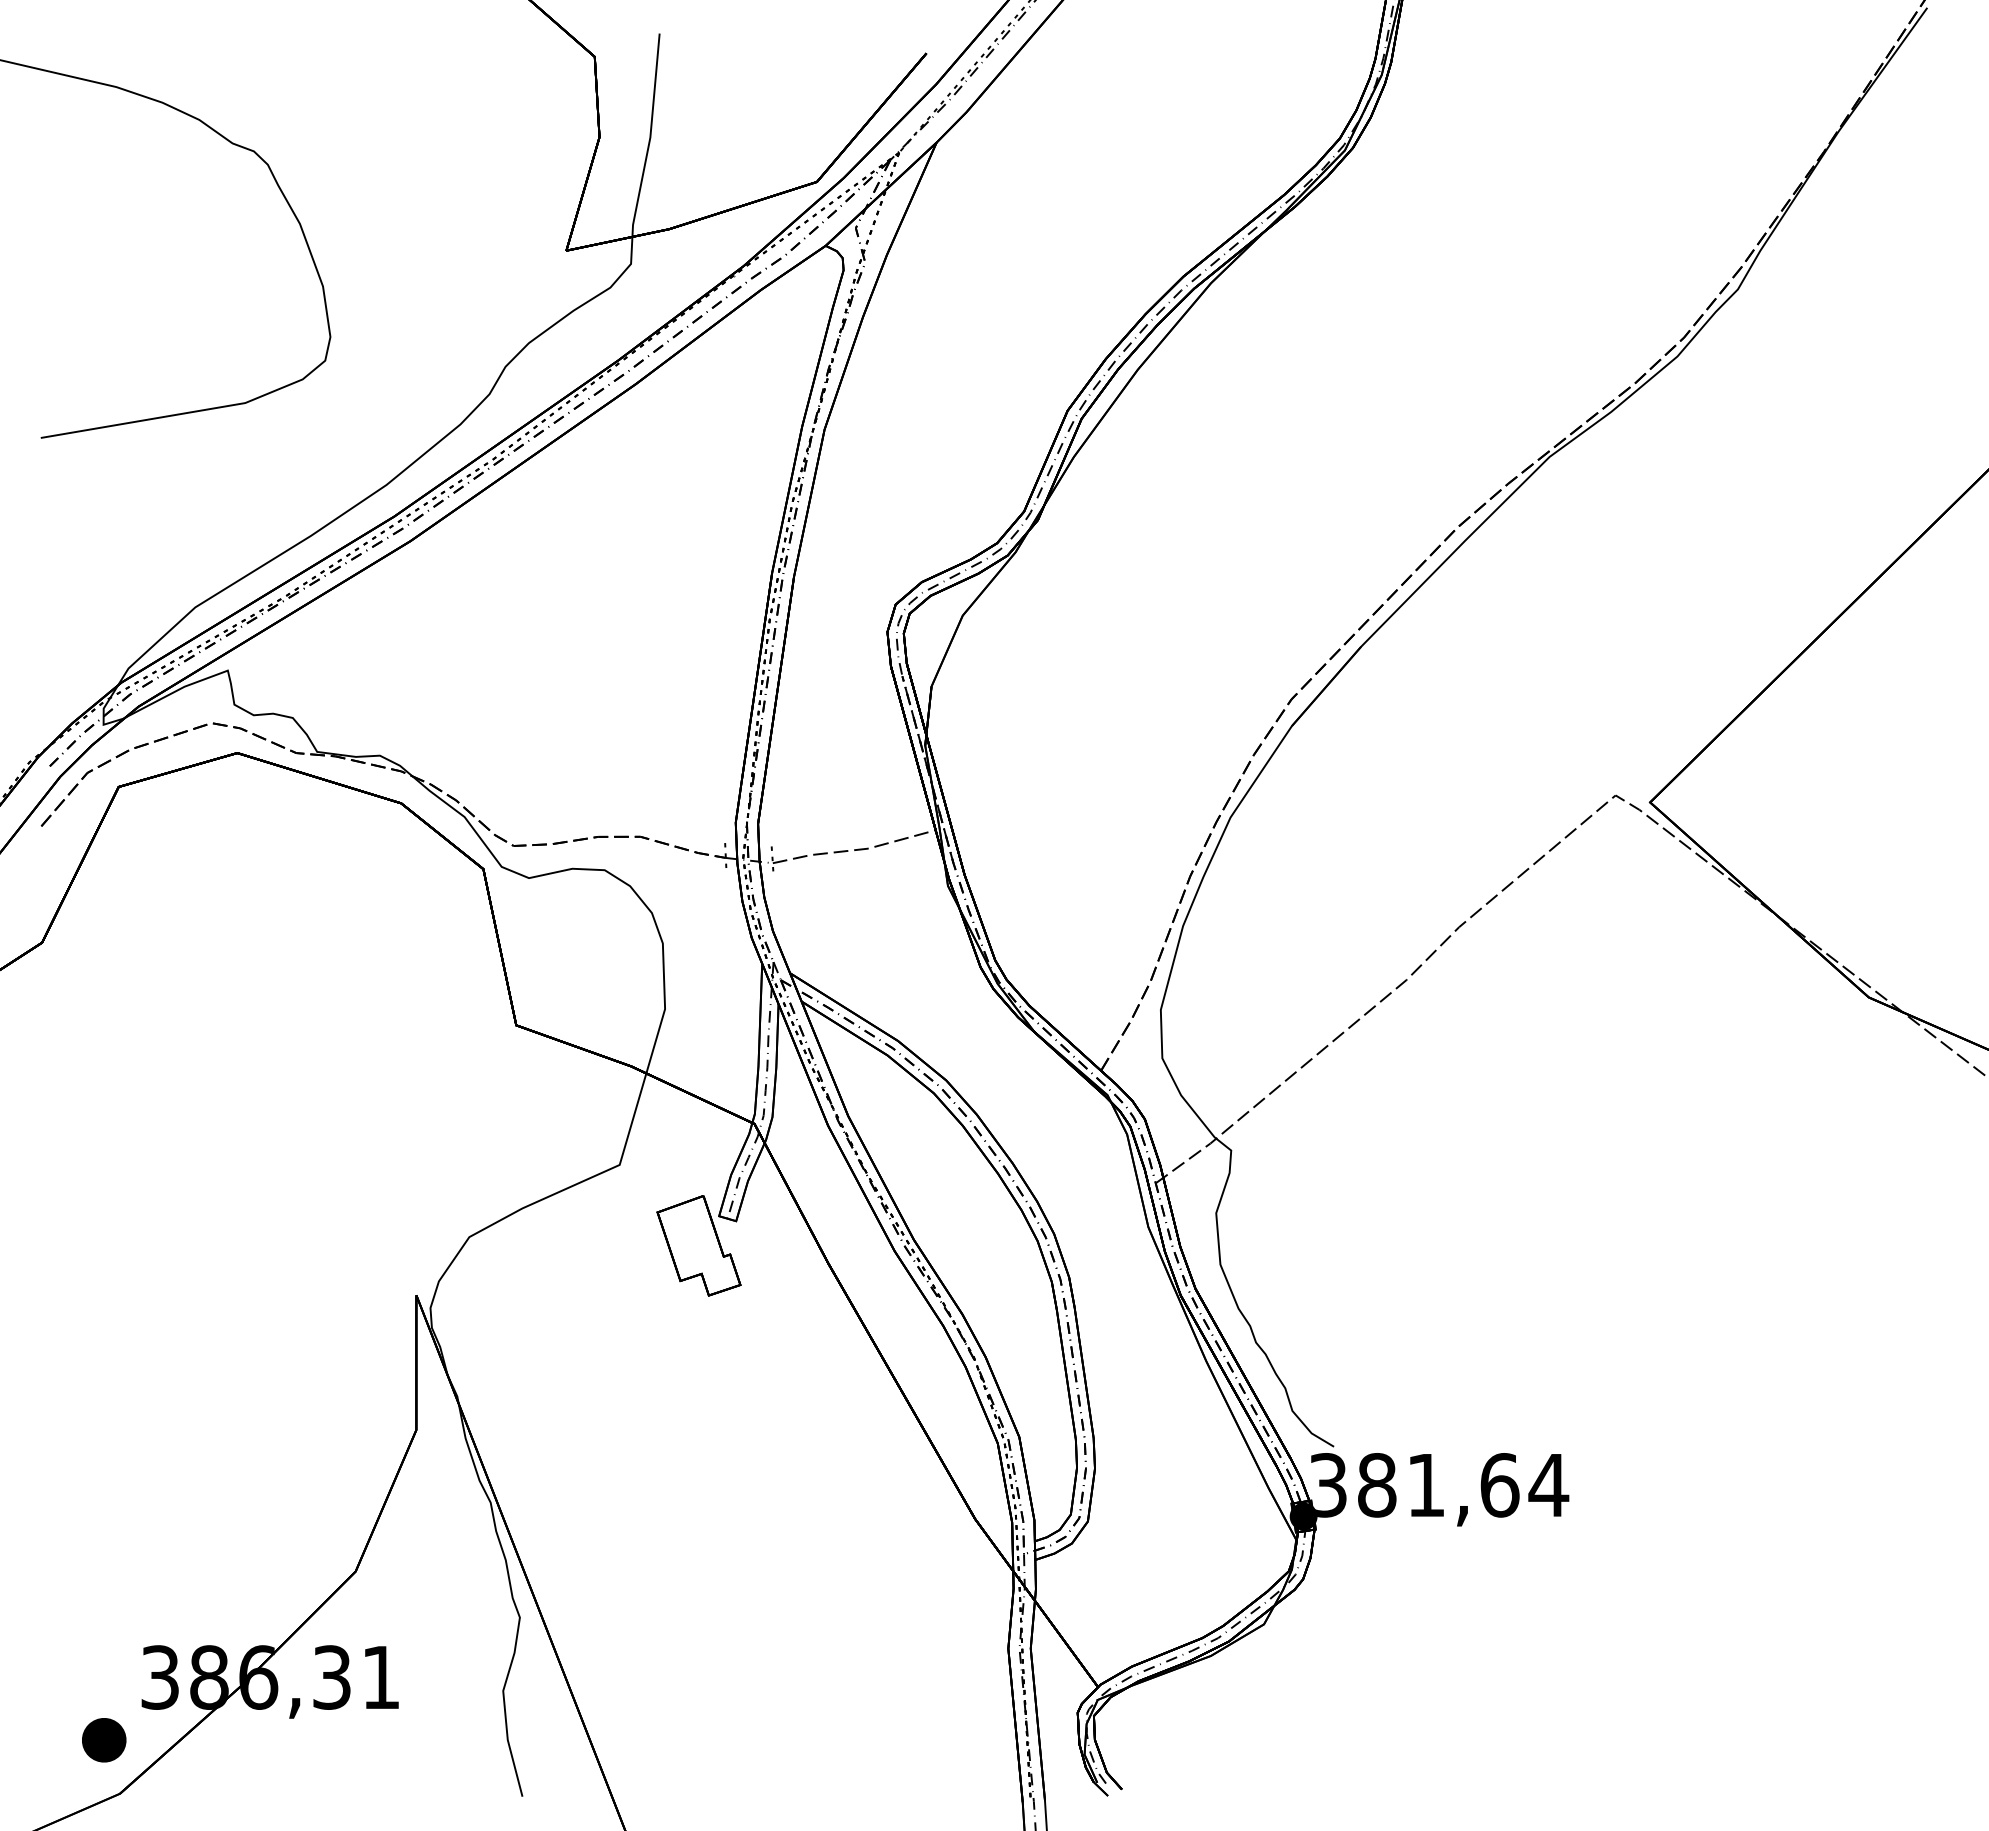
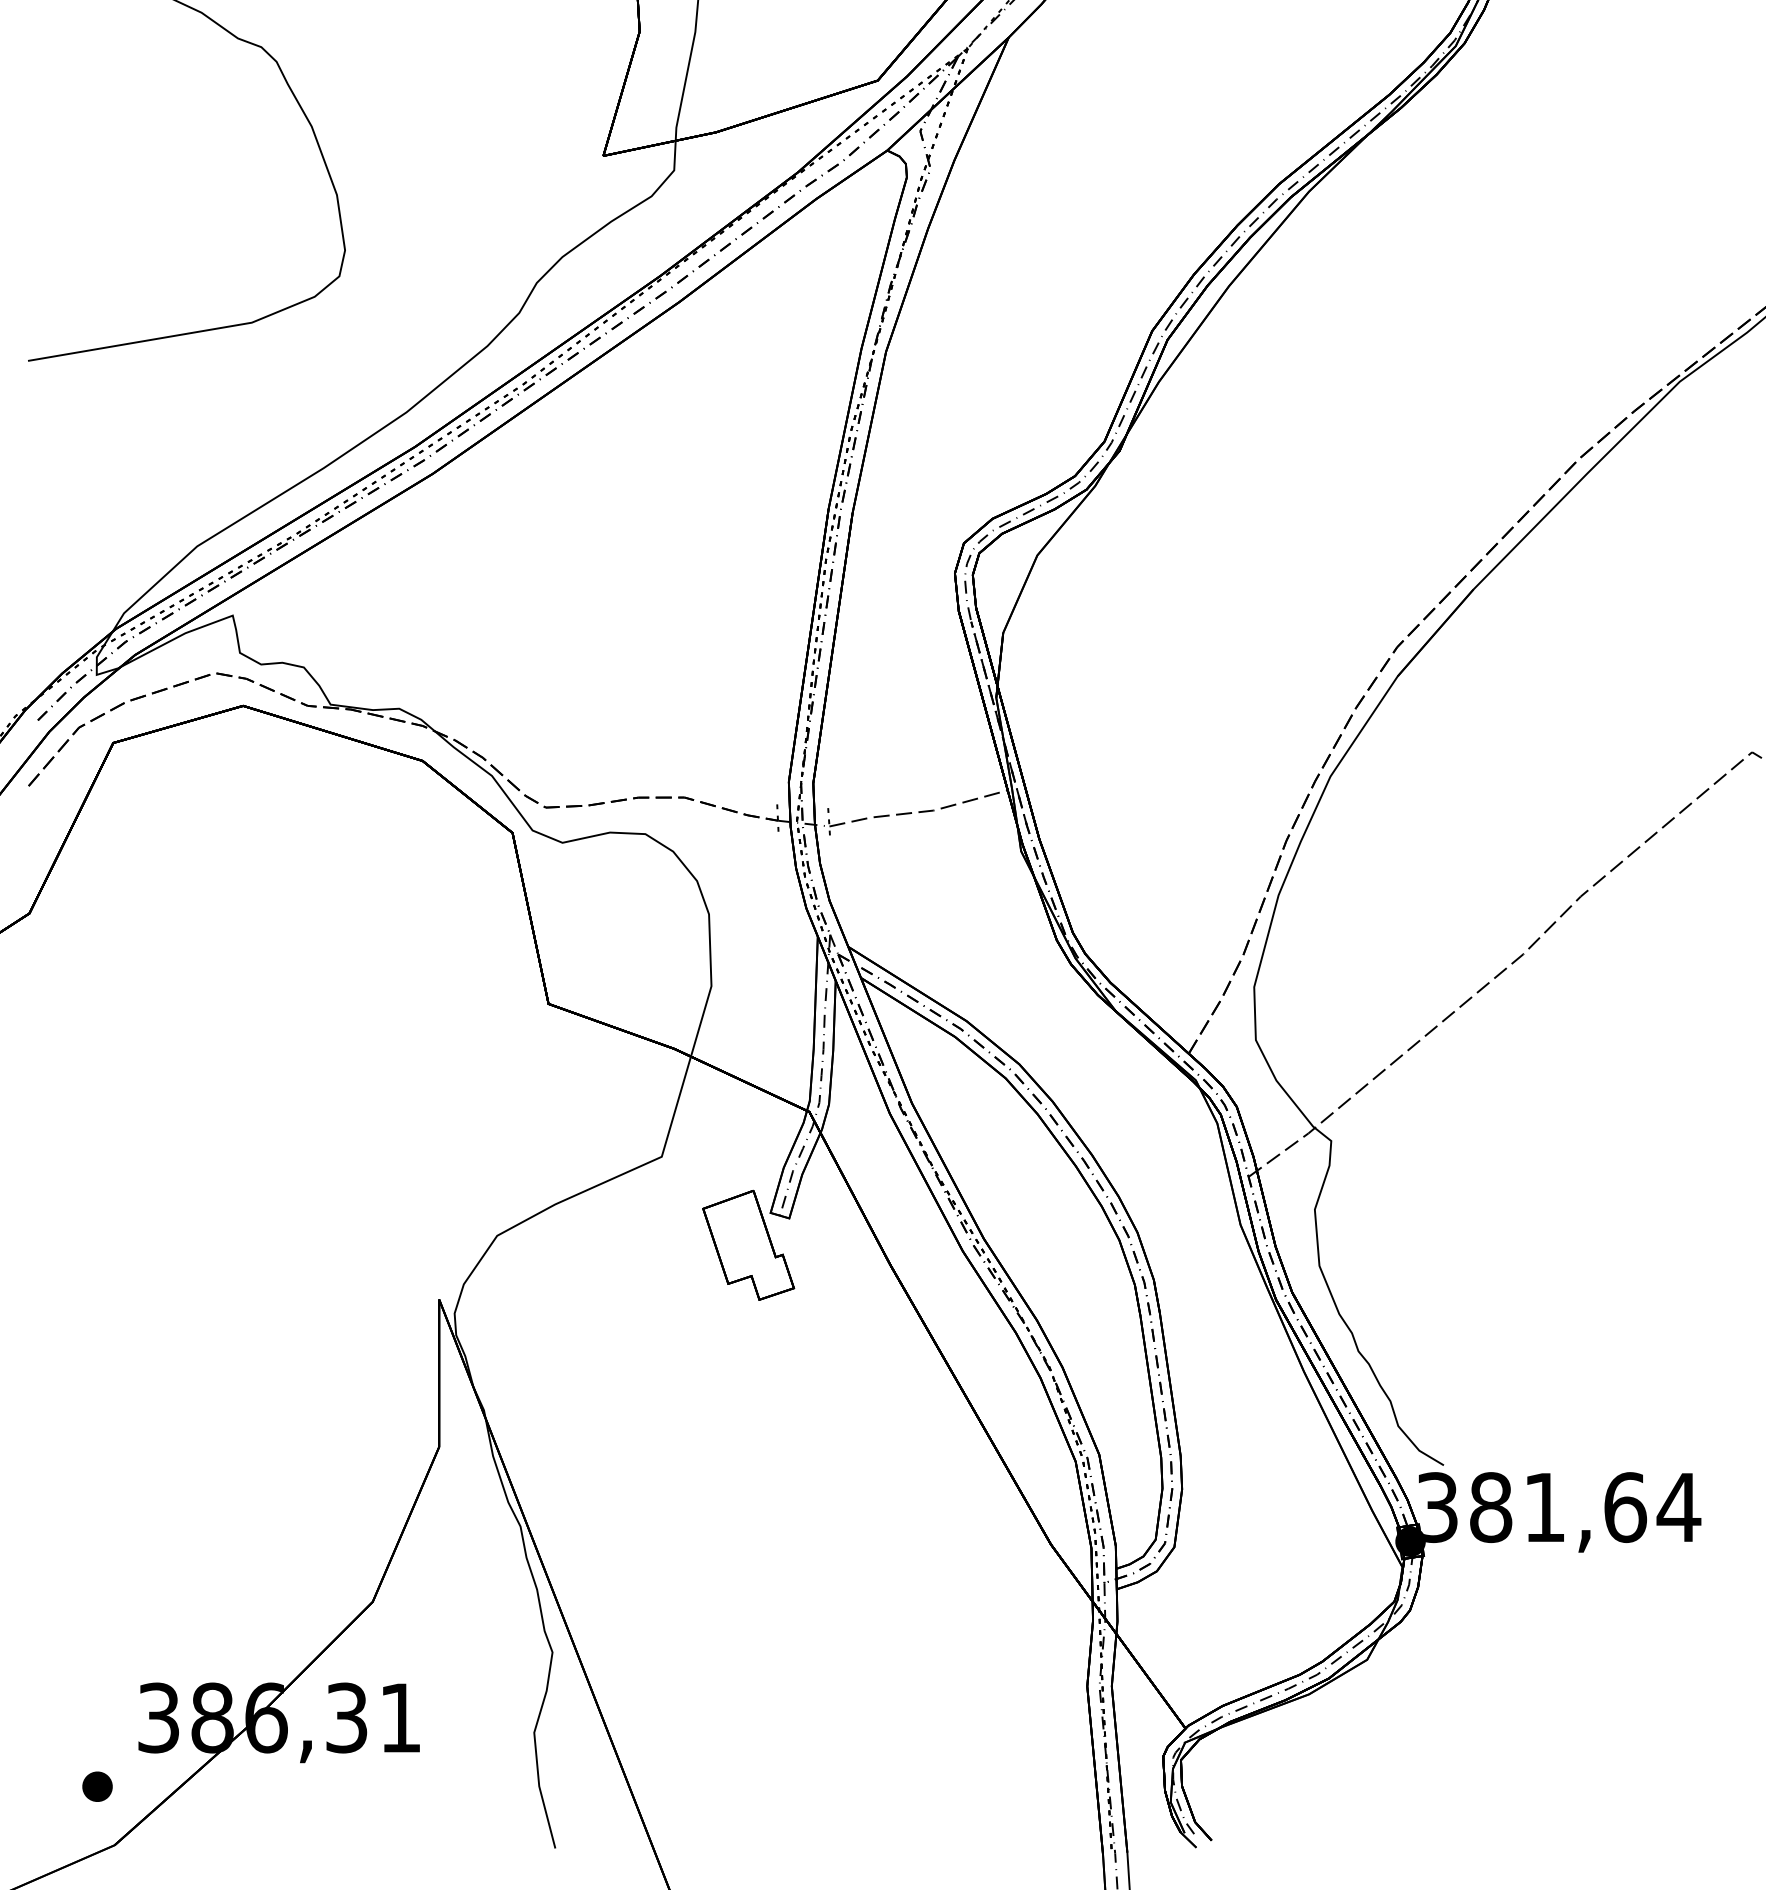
part: (104, 1740) -> (97, 1786), size x0.62

